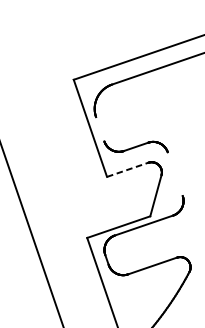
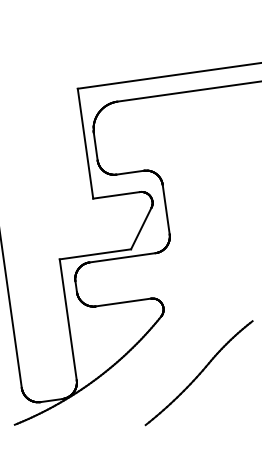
line: (99, 129) -> (95, 146), added
line: (127, 169) -> (116, 195), dashed -> solid
line: (174, 174) -> (165, 209), added

